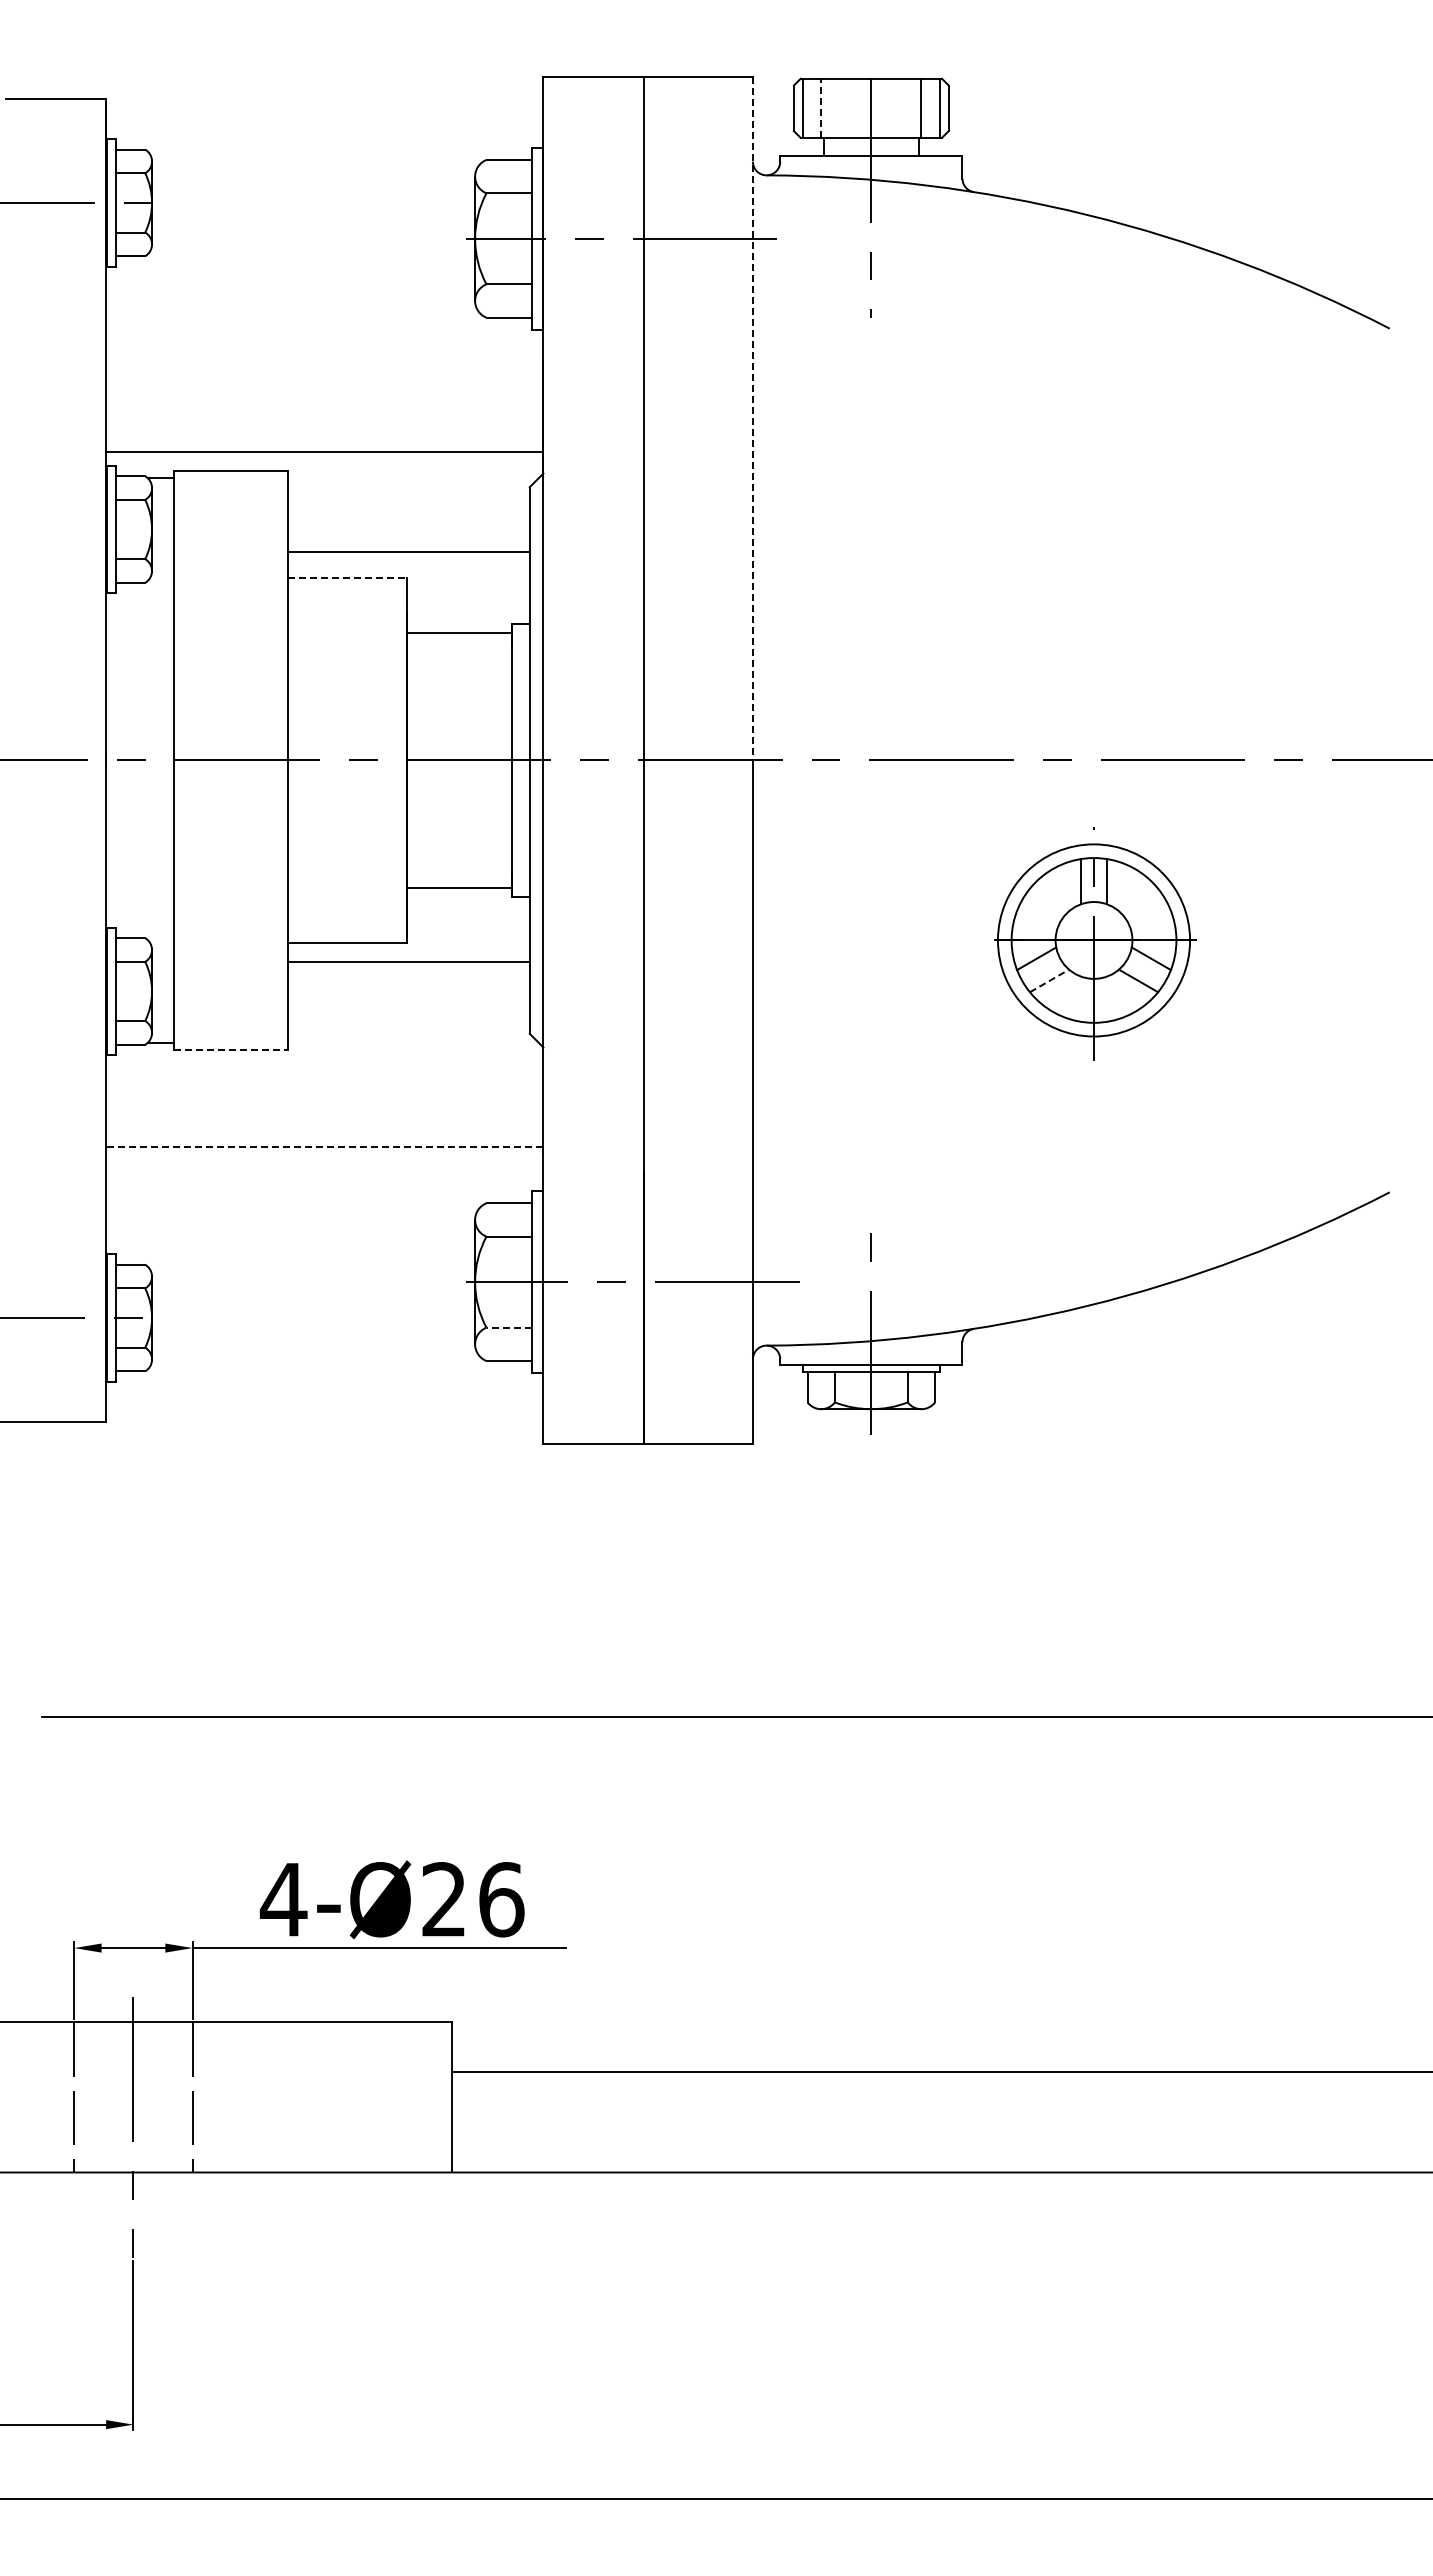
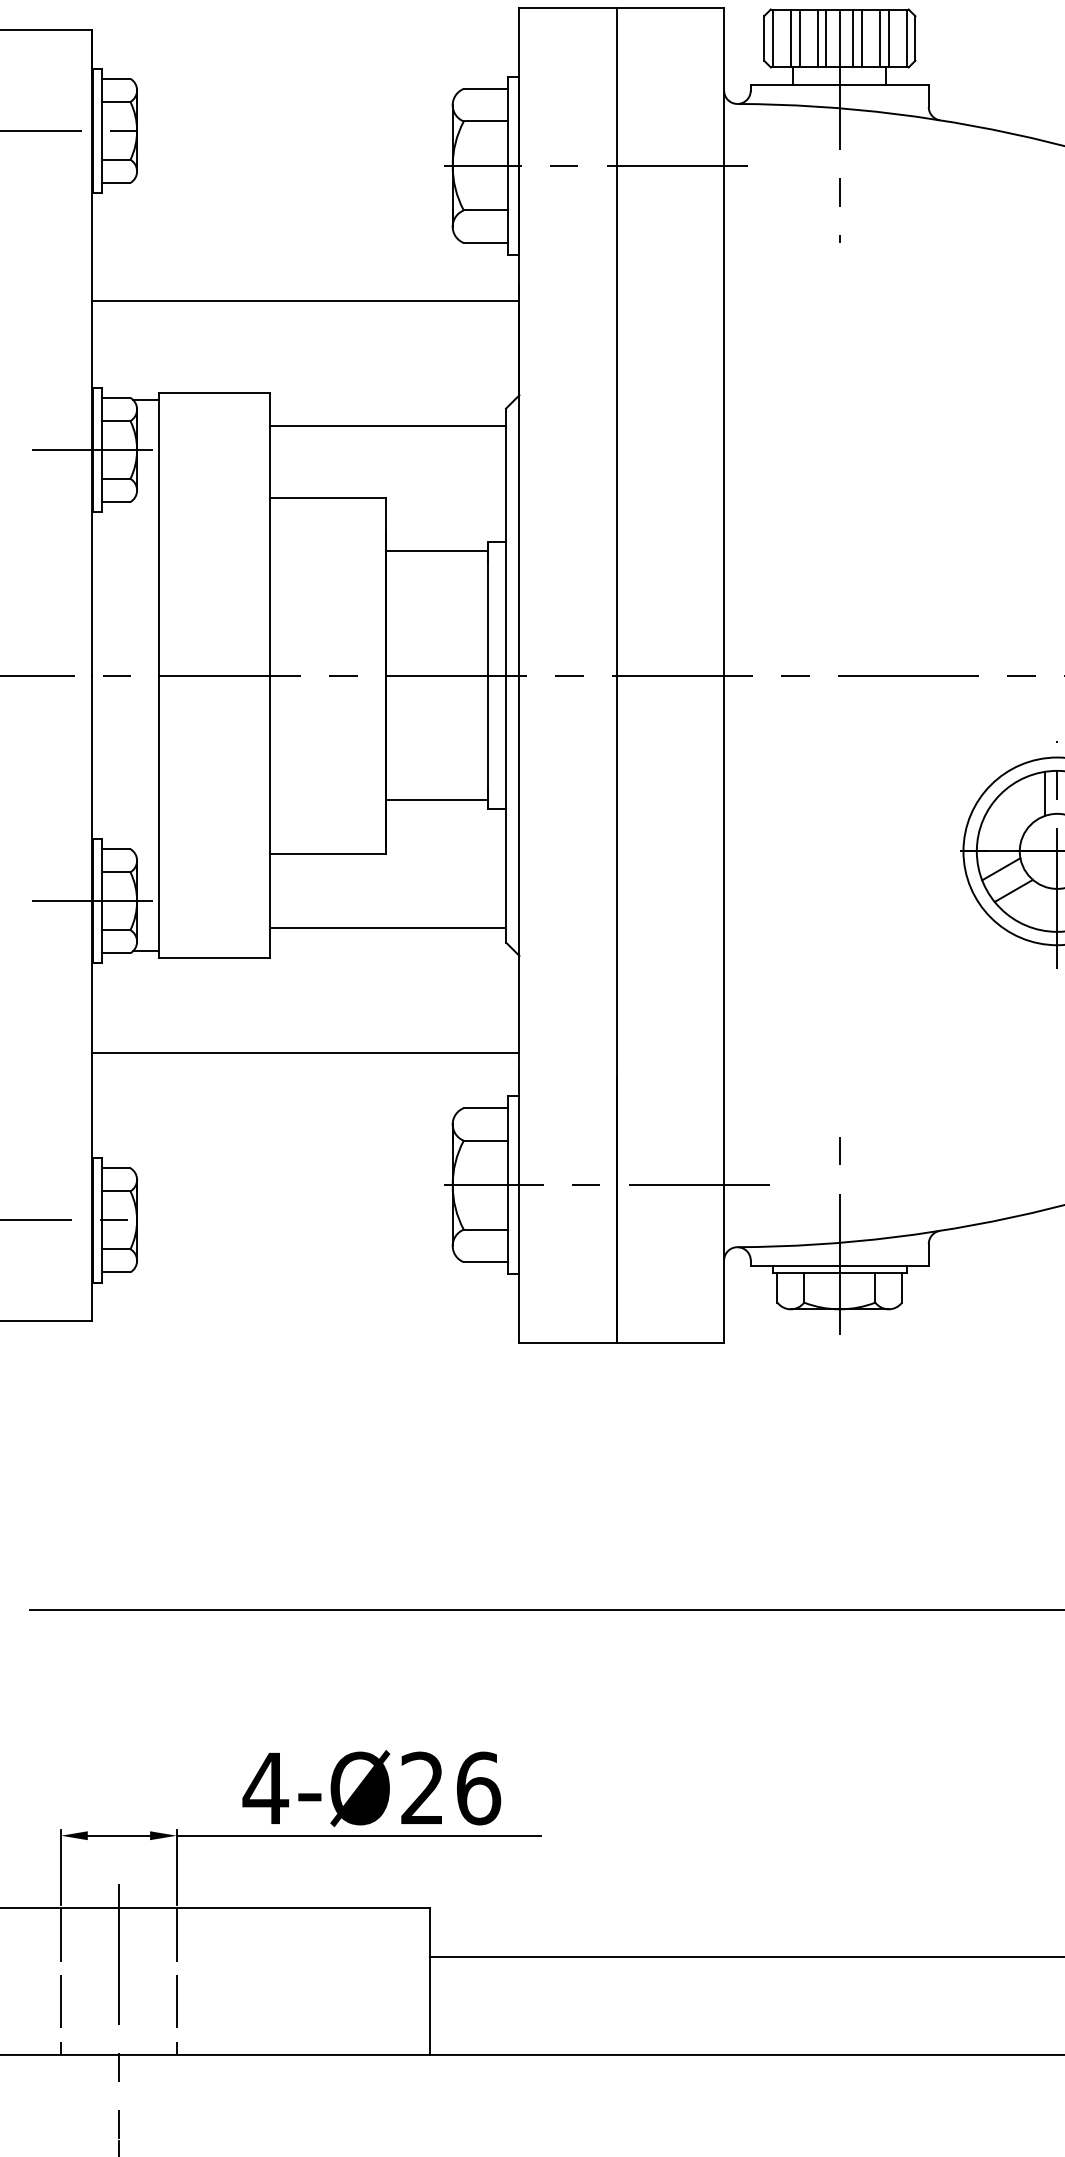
line: (830, 107) -> (799, 37), added
line: (848, 107) -> (817, 37), added
line: (857, 107) -> (826, 37), added
line: (885, 107) -> (853, 37), added
line: (894, 107) -> (862, 37), added
line: (912, 107) -> (879, 37), added
line: (821, 108) -> (791, 38), dashed -> solid
line: (752, 418) -> (723, 341), dashed -> solid
line: (324, 452) -> (305, 301), moved
line: (106, 529) -> (92, 449), added
line: (408, 551) -> (387, 425), moved
line: (348, 578) -> (329, 497), dashed -> solid
line: (408, 962) -> (387, 928), moved
line: (1049, 980) -> (1013, 890), dashed -> solid
line: (106, 991) -> (92, 901), added
line: (231, 1049) -> (214, 957), dashed -> solid
line: (324, 1147) -> (305, 1053), dashed -> solid
line: (509, 1327) -> (486, 1229), dashed -> solid

